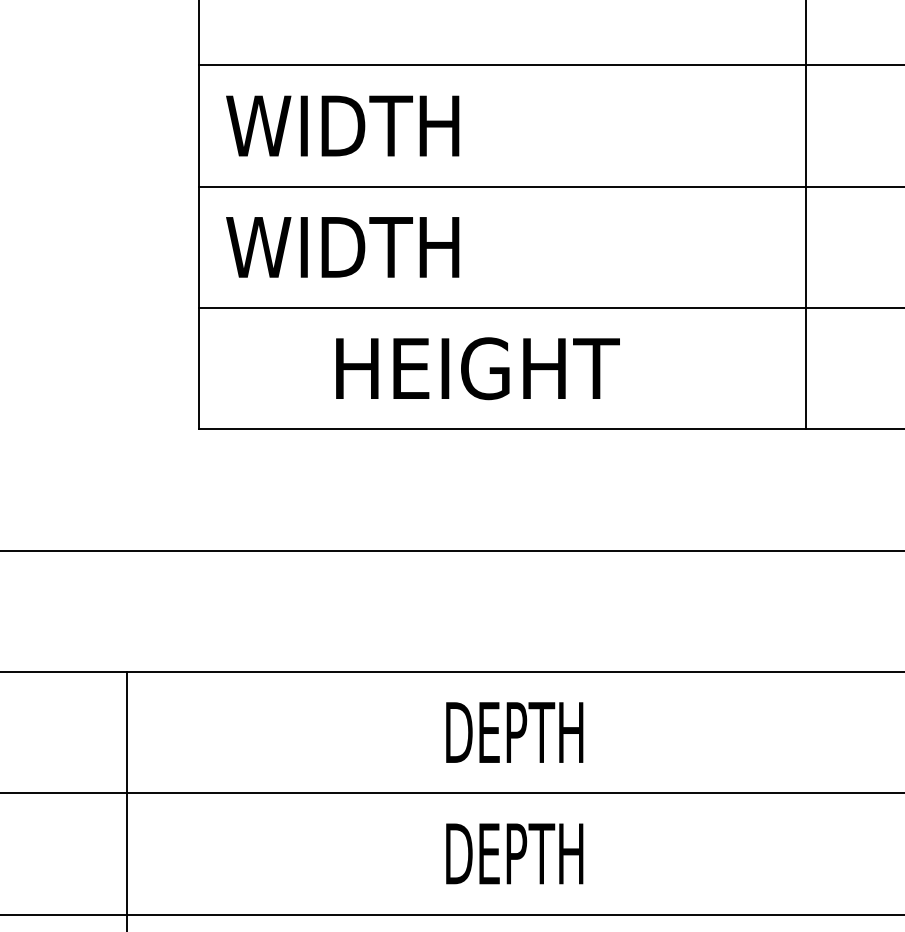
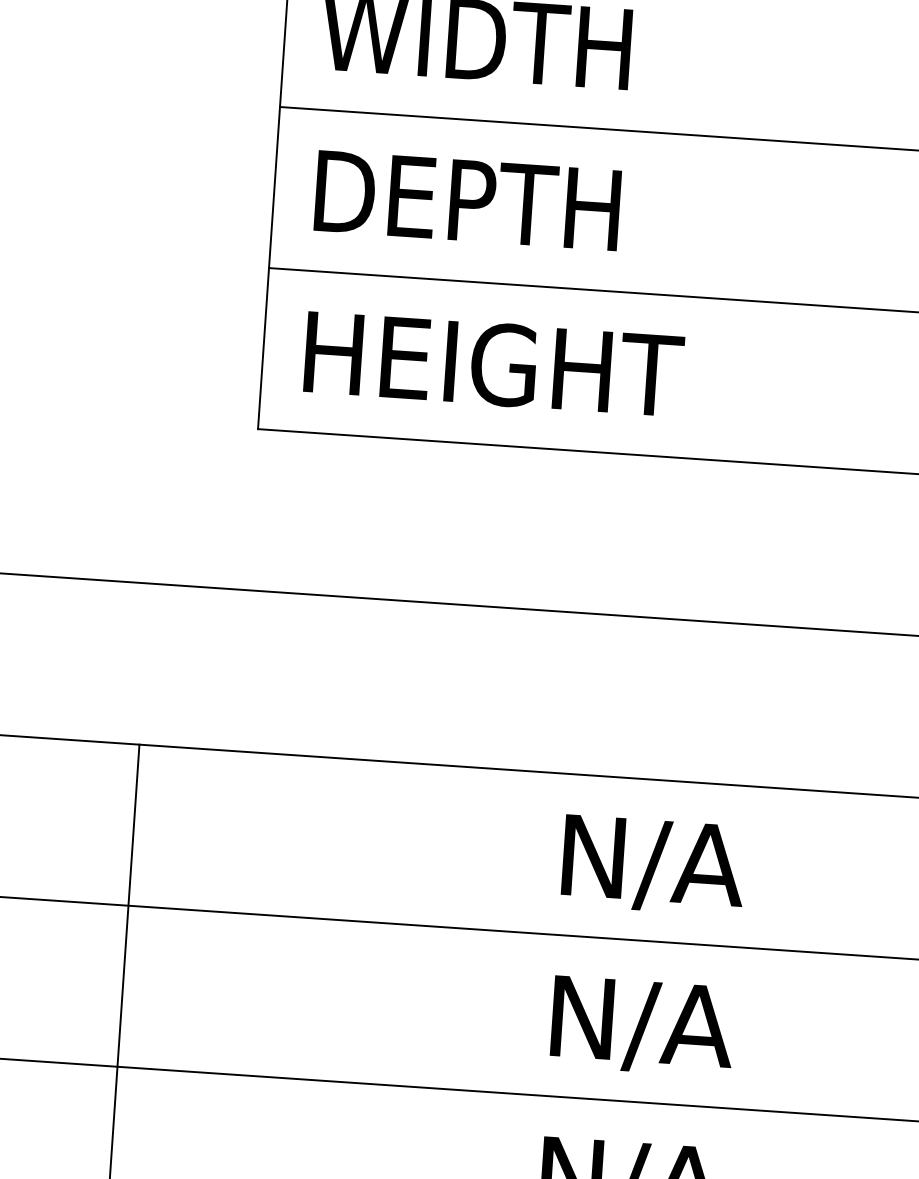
text: (342, 247) -> (464, 200), WIDTH -> DEPTH
text: (477, 368) -> (493, 364), moved
text: (516, 736) -> (651, 865), DEPTH -> N/A
text: (516, 857) -> (640, 1026), DEPTH -> N/A

